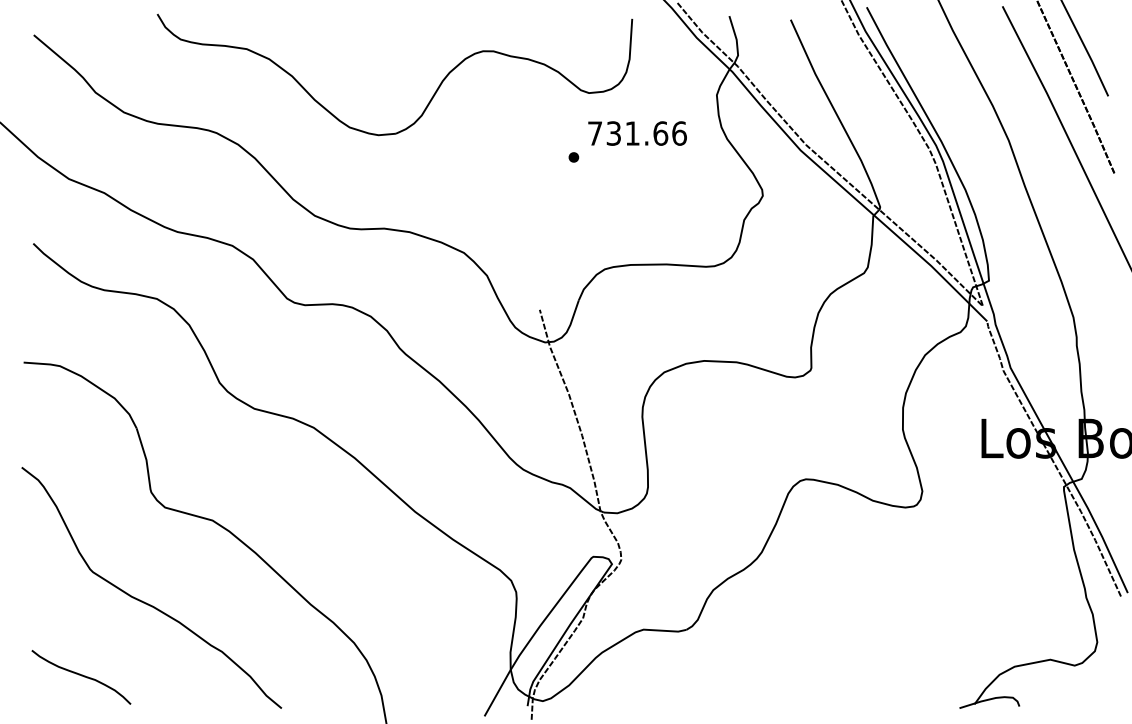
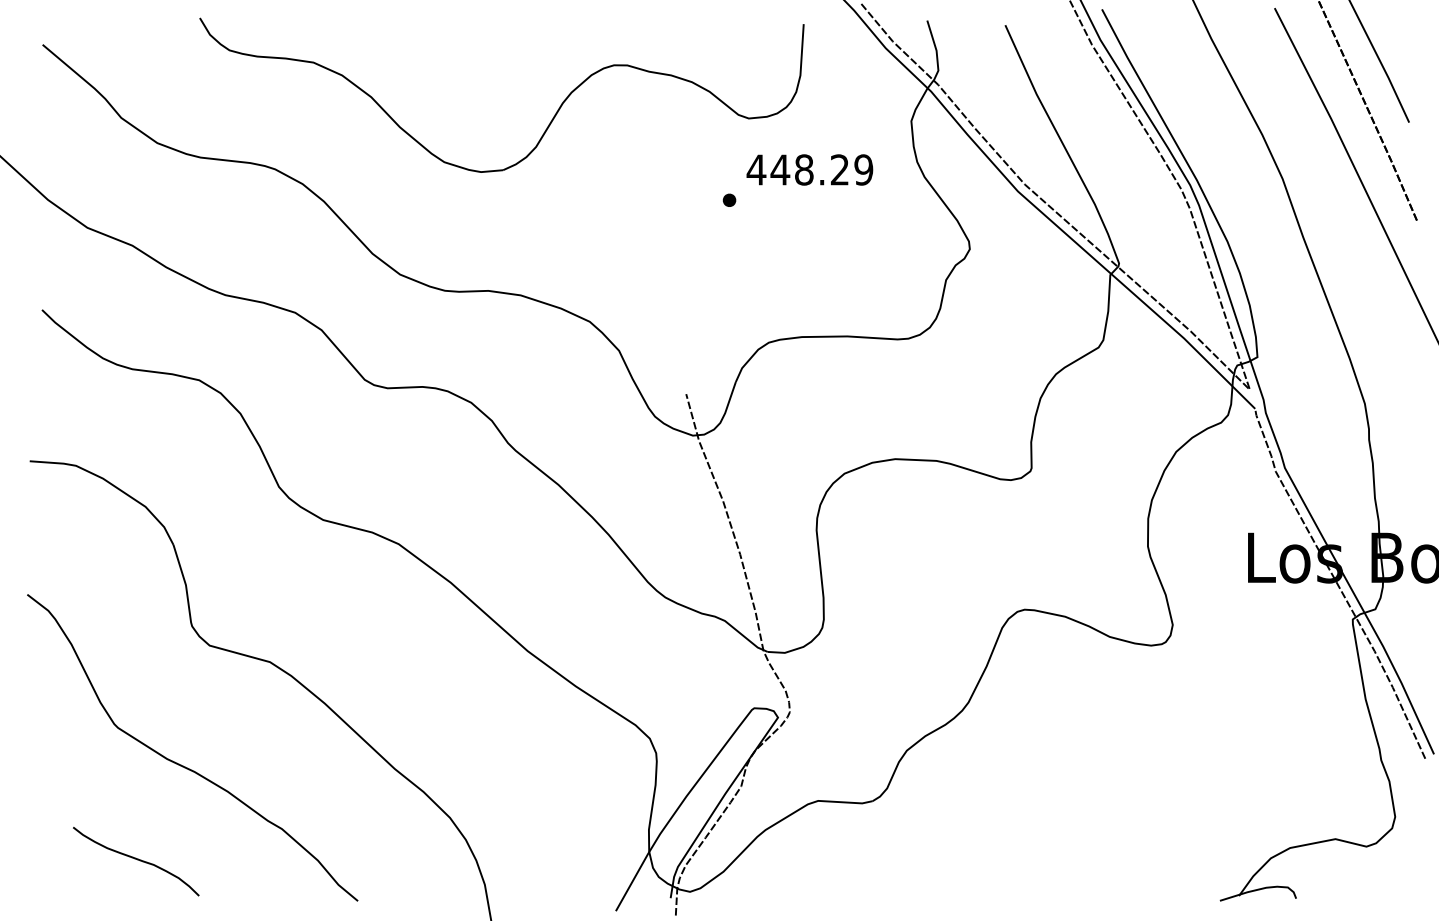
text: (636, 133) -> (809, 169), 731.66 -> 448.29
curve: (82, 676) -> (137, 860), moved

